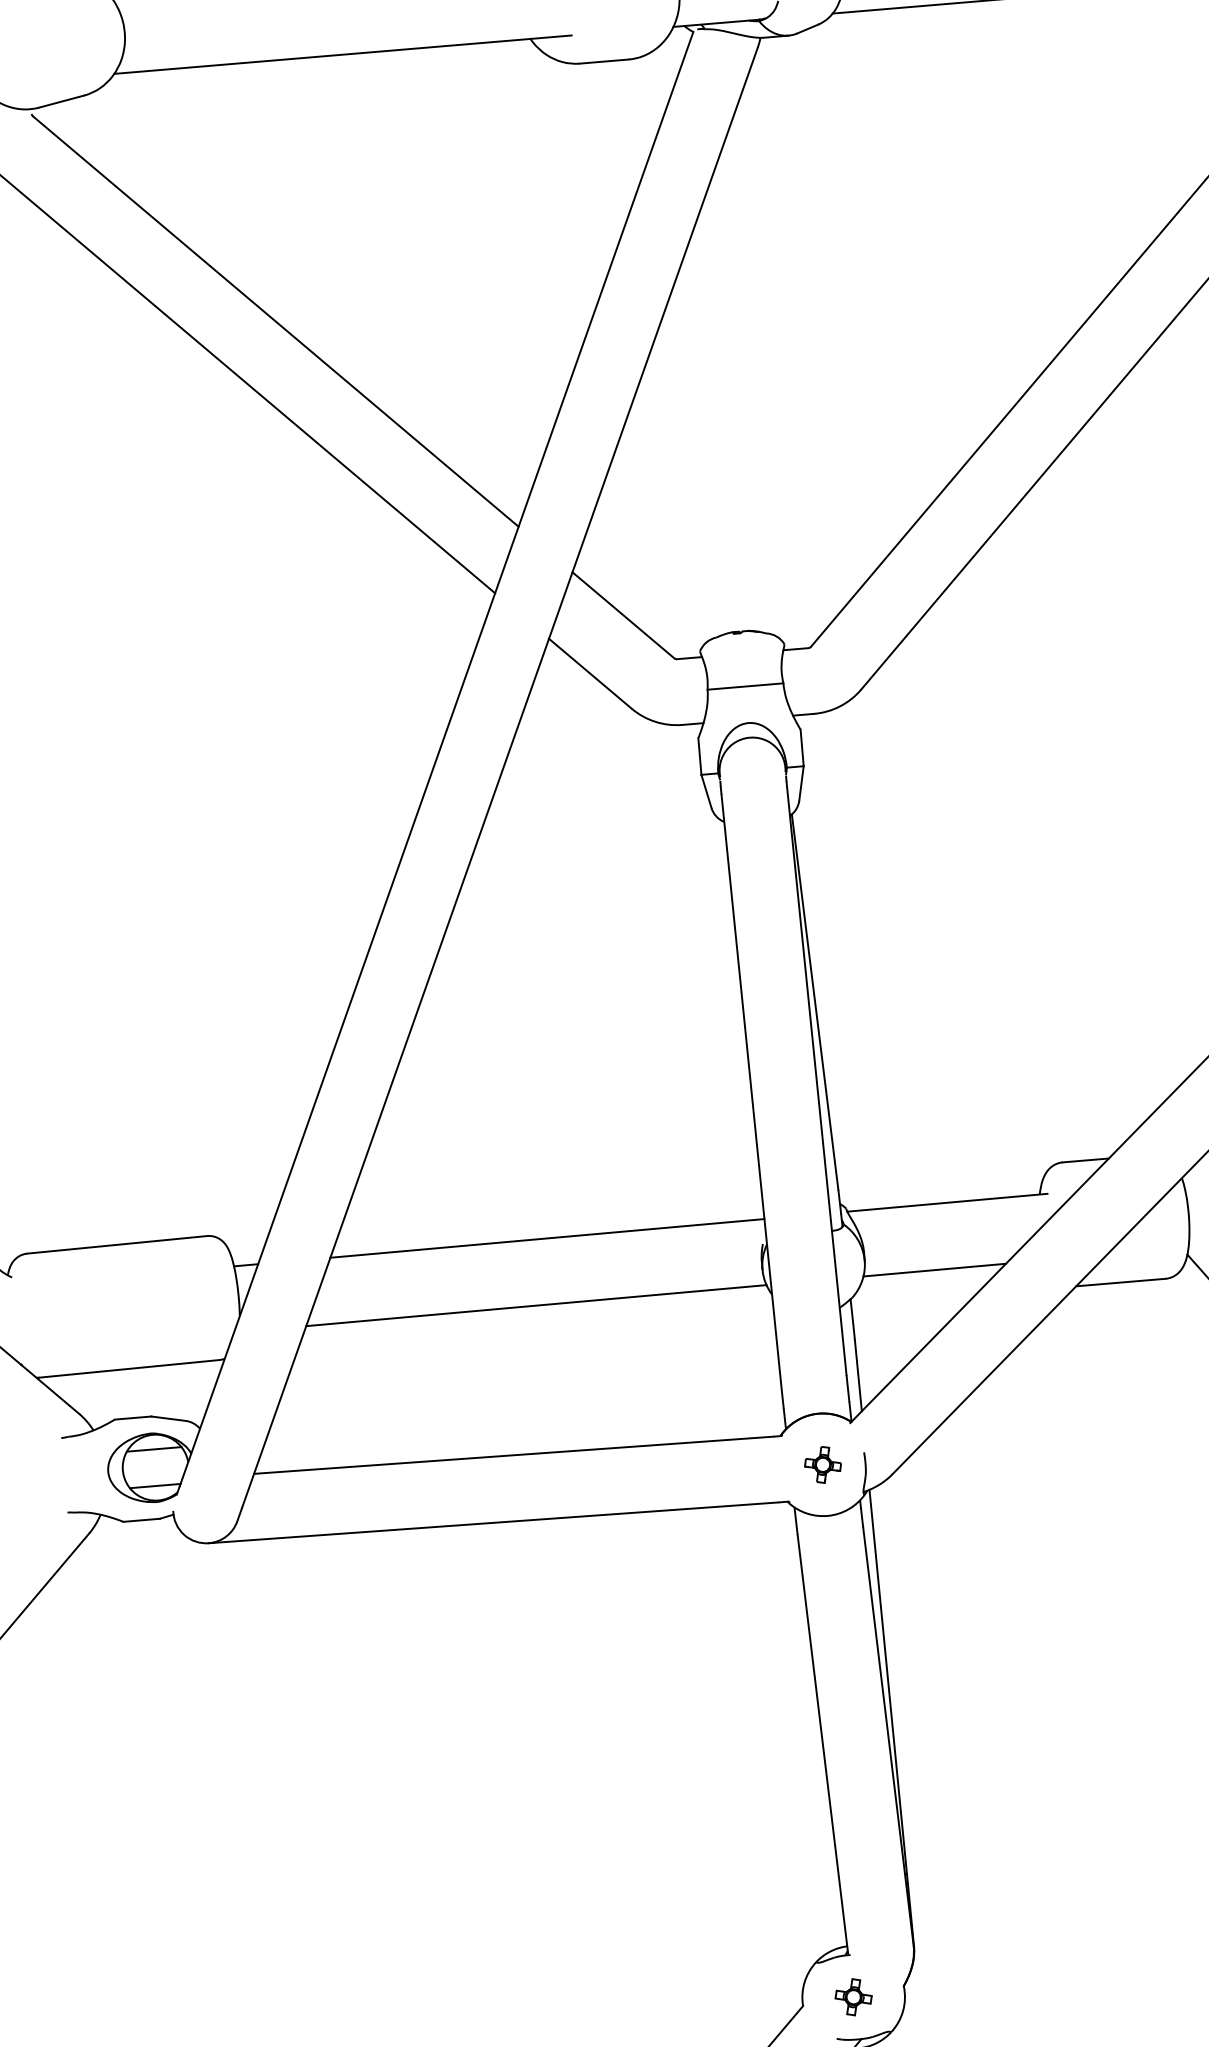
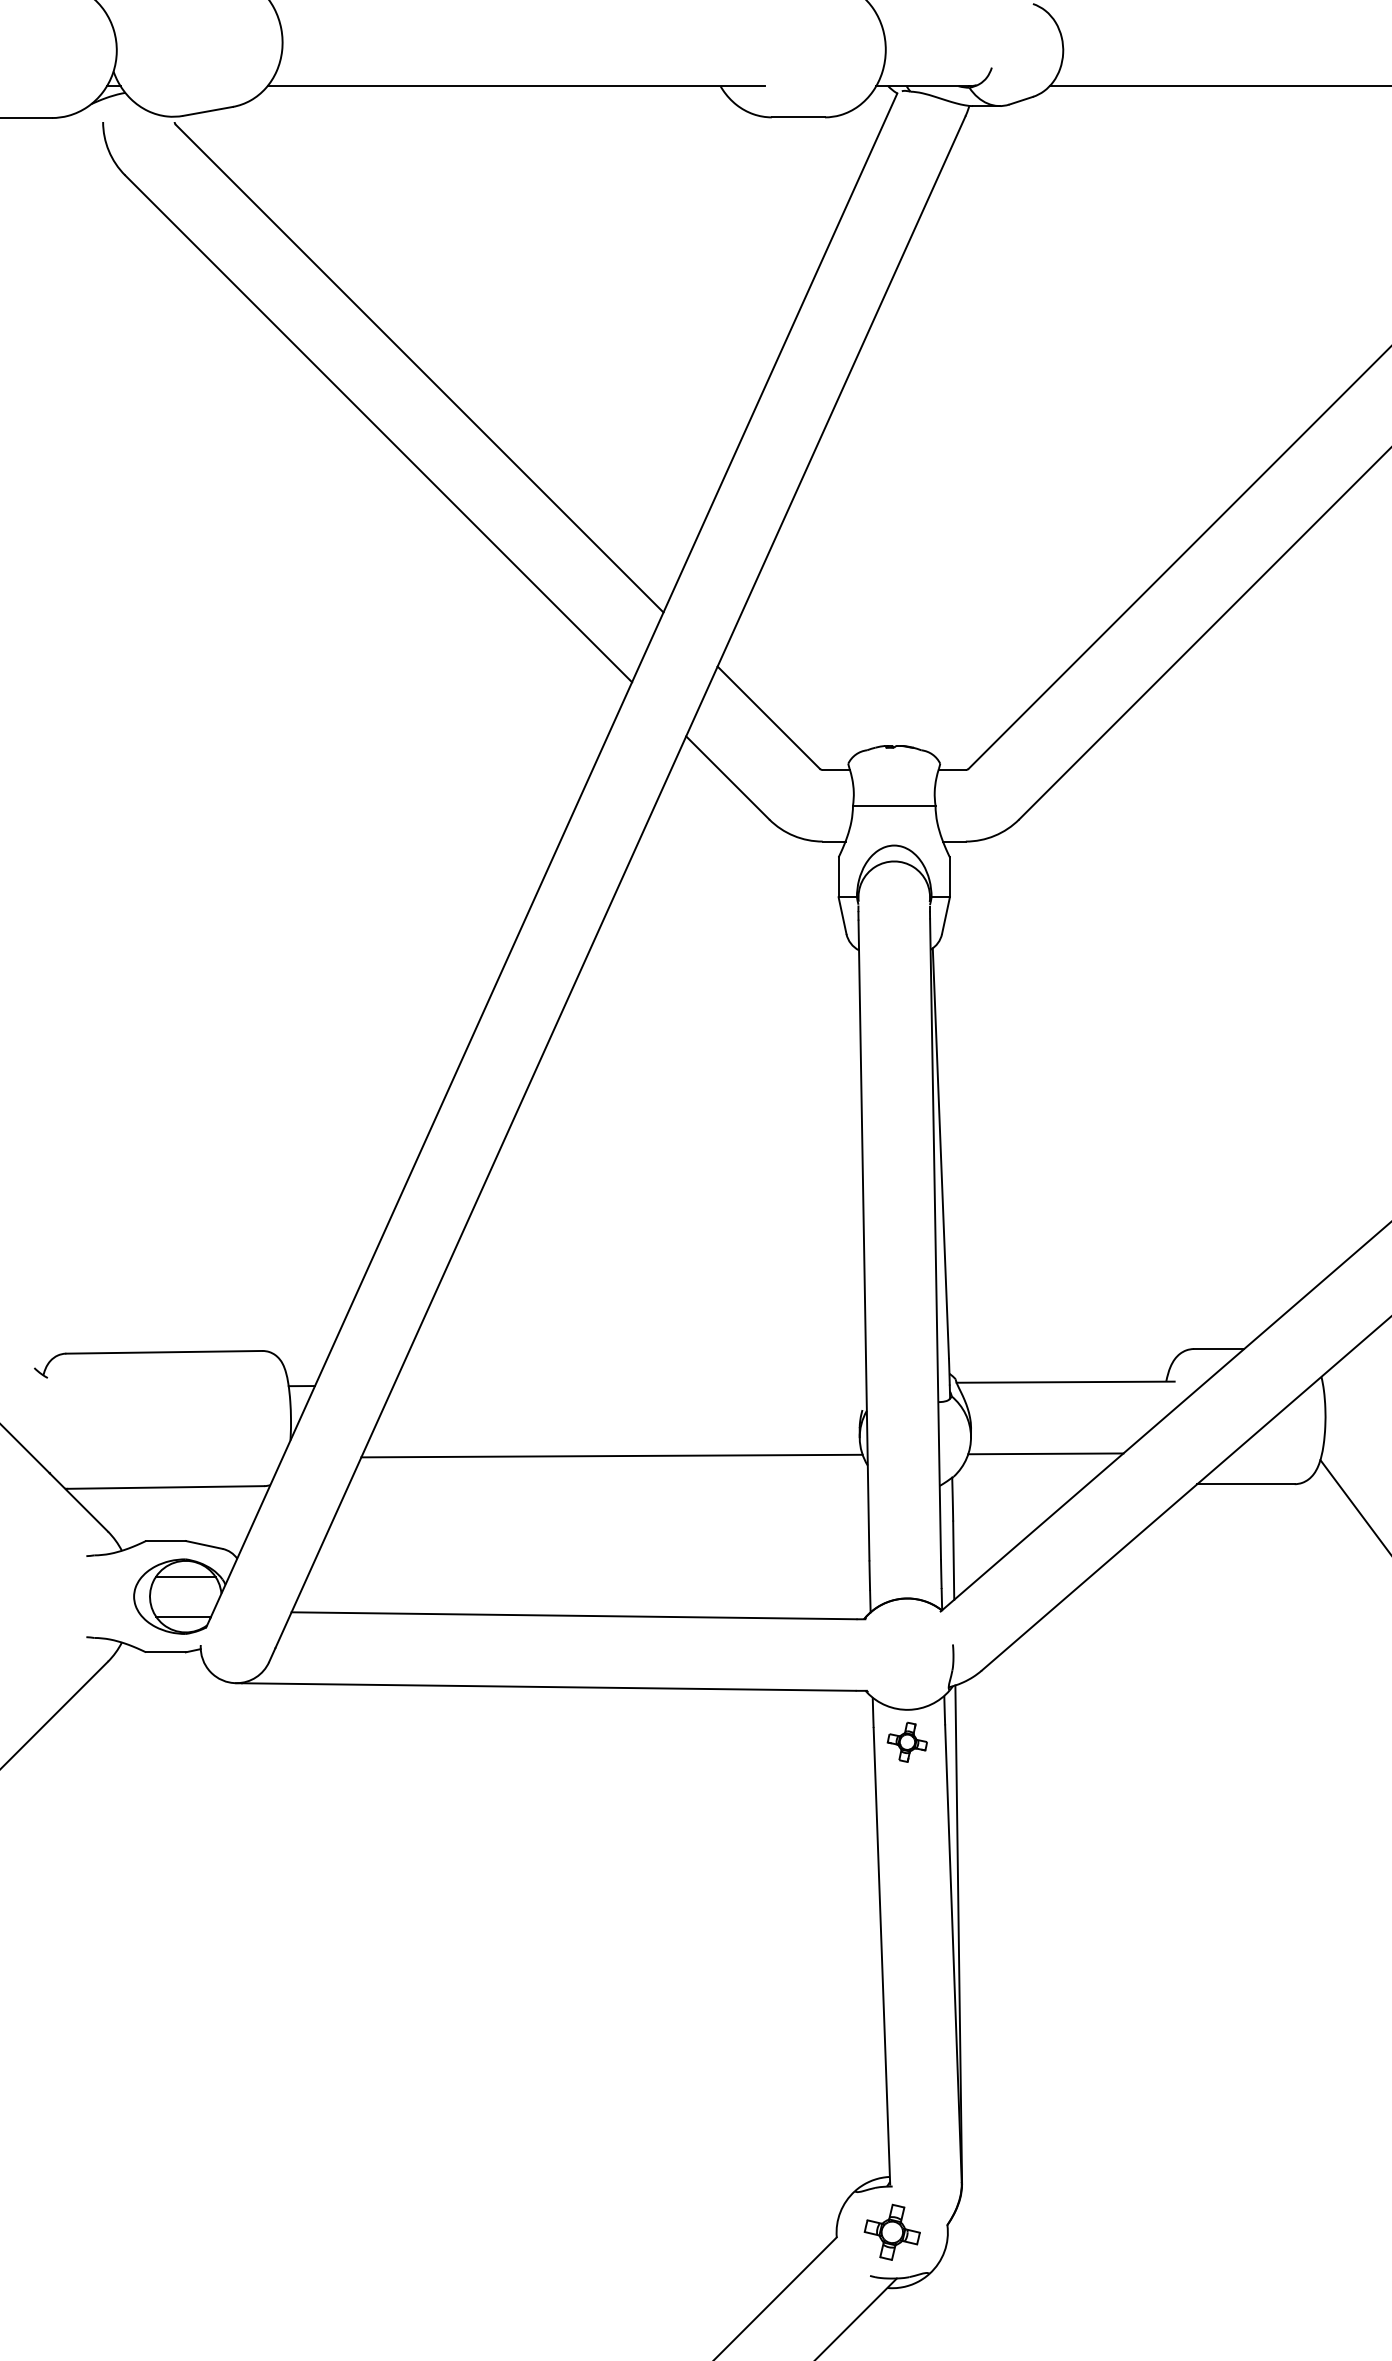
line: (546, 1238) -> (629, 1384), removed
part: (822, 1464) -> (906, 1741), moved
part: (853, 1997) -> (891, 2232), size x1.4

